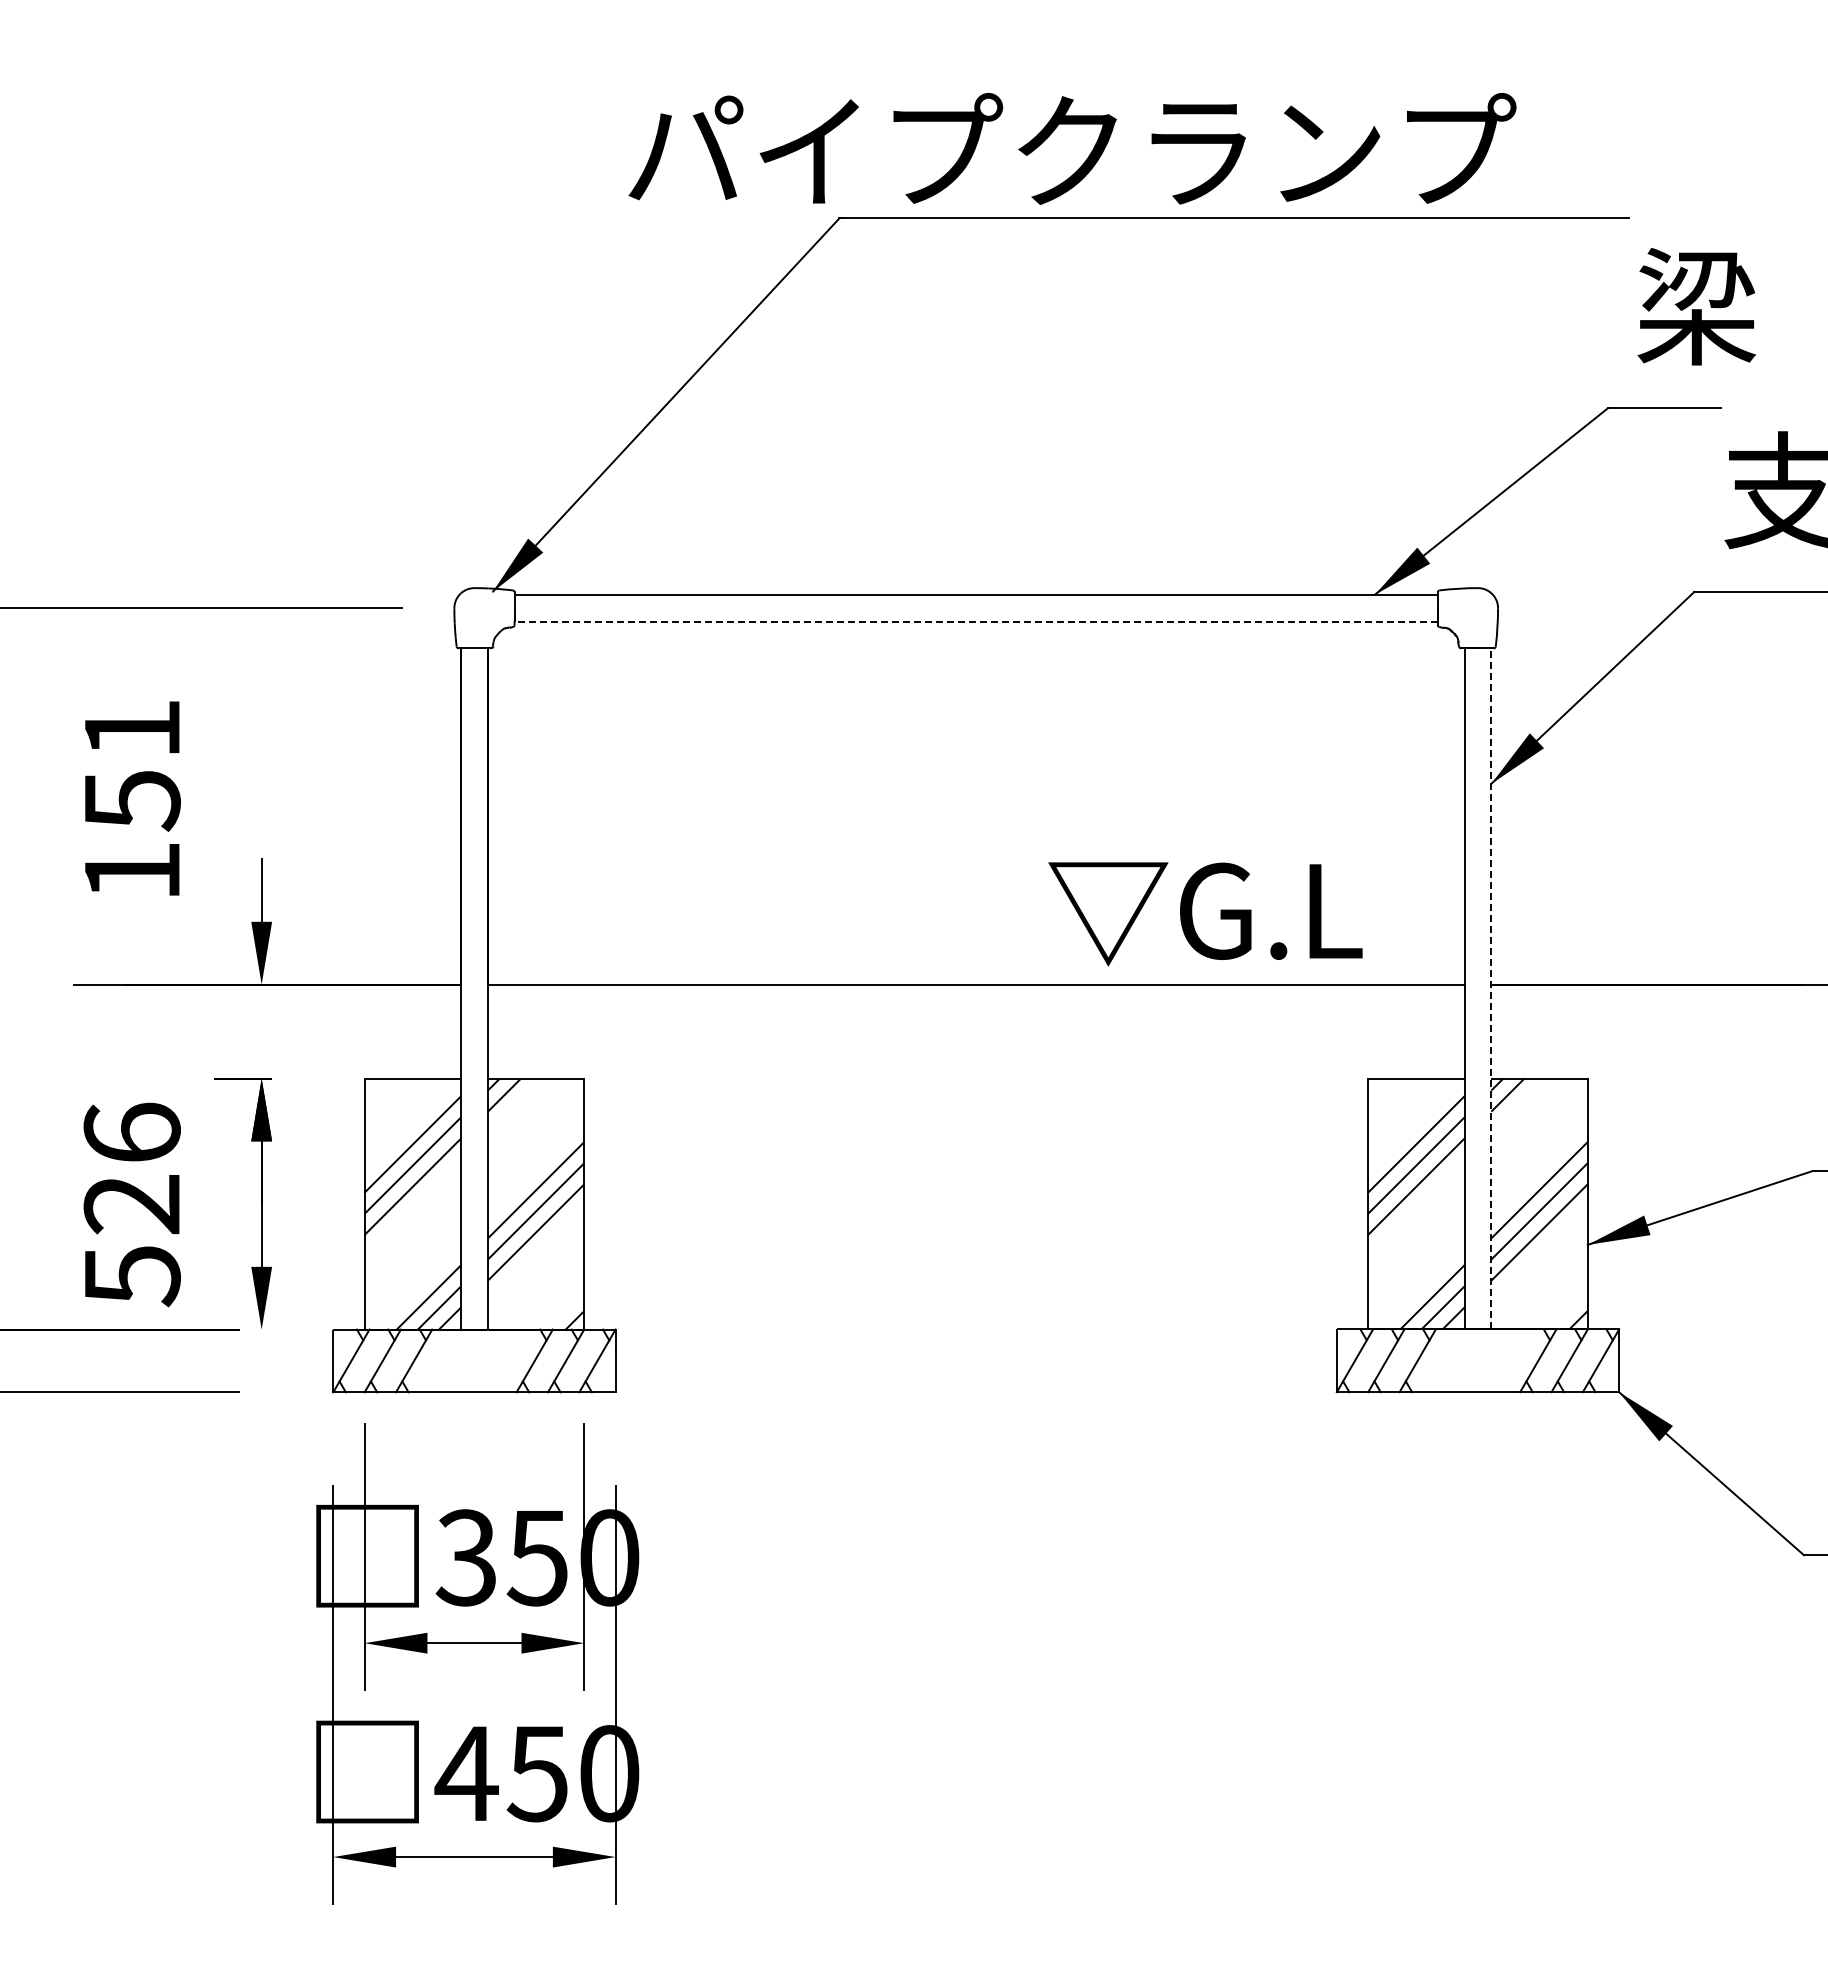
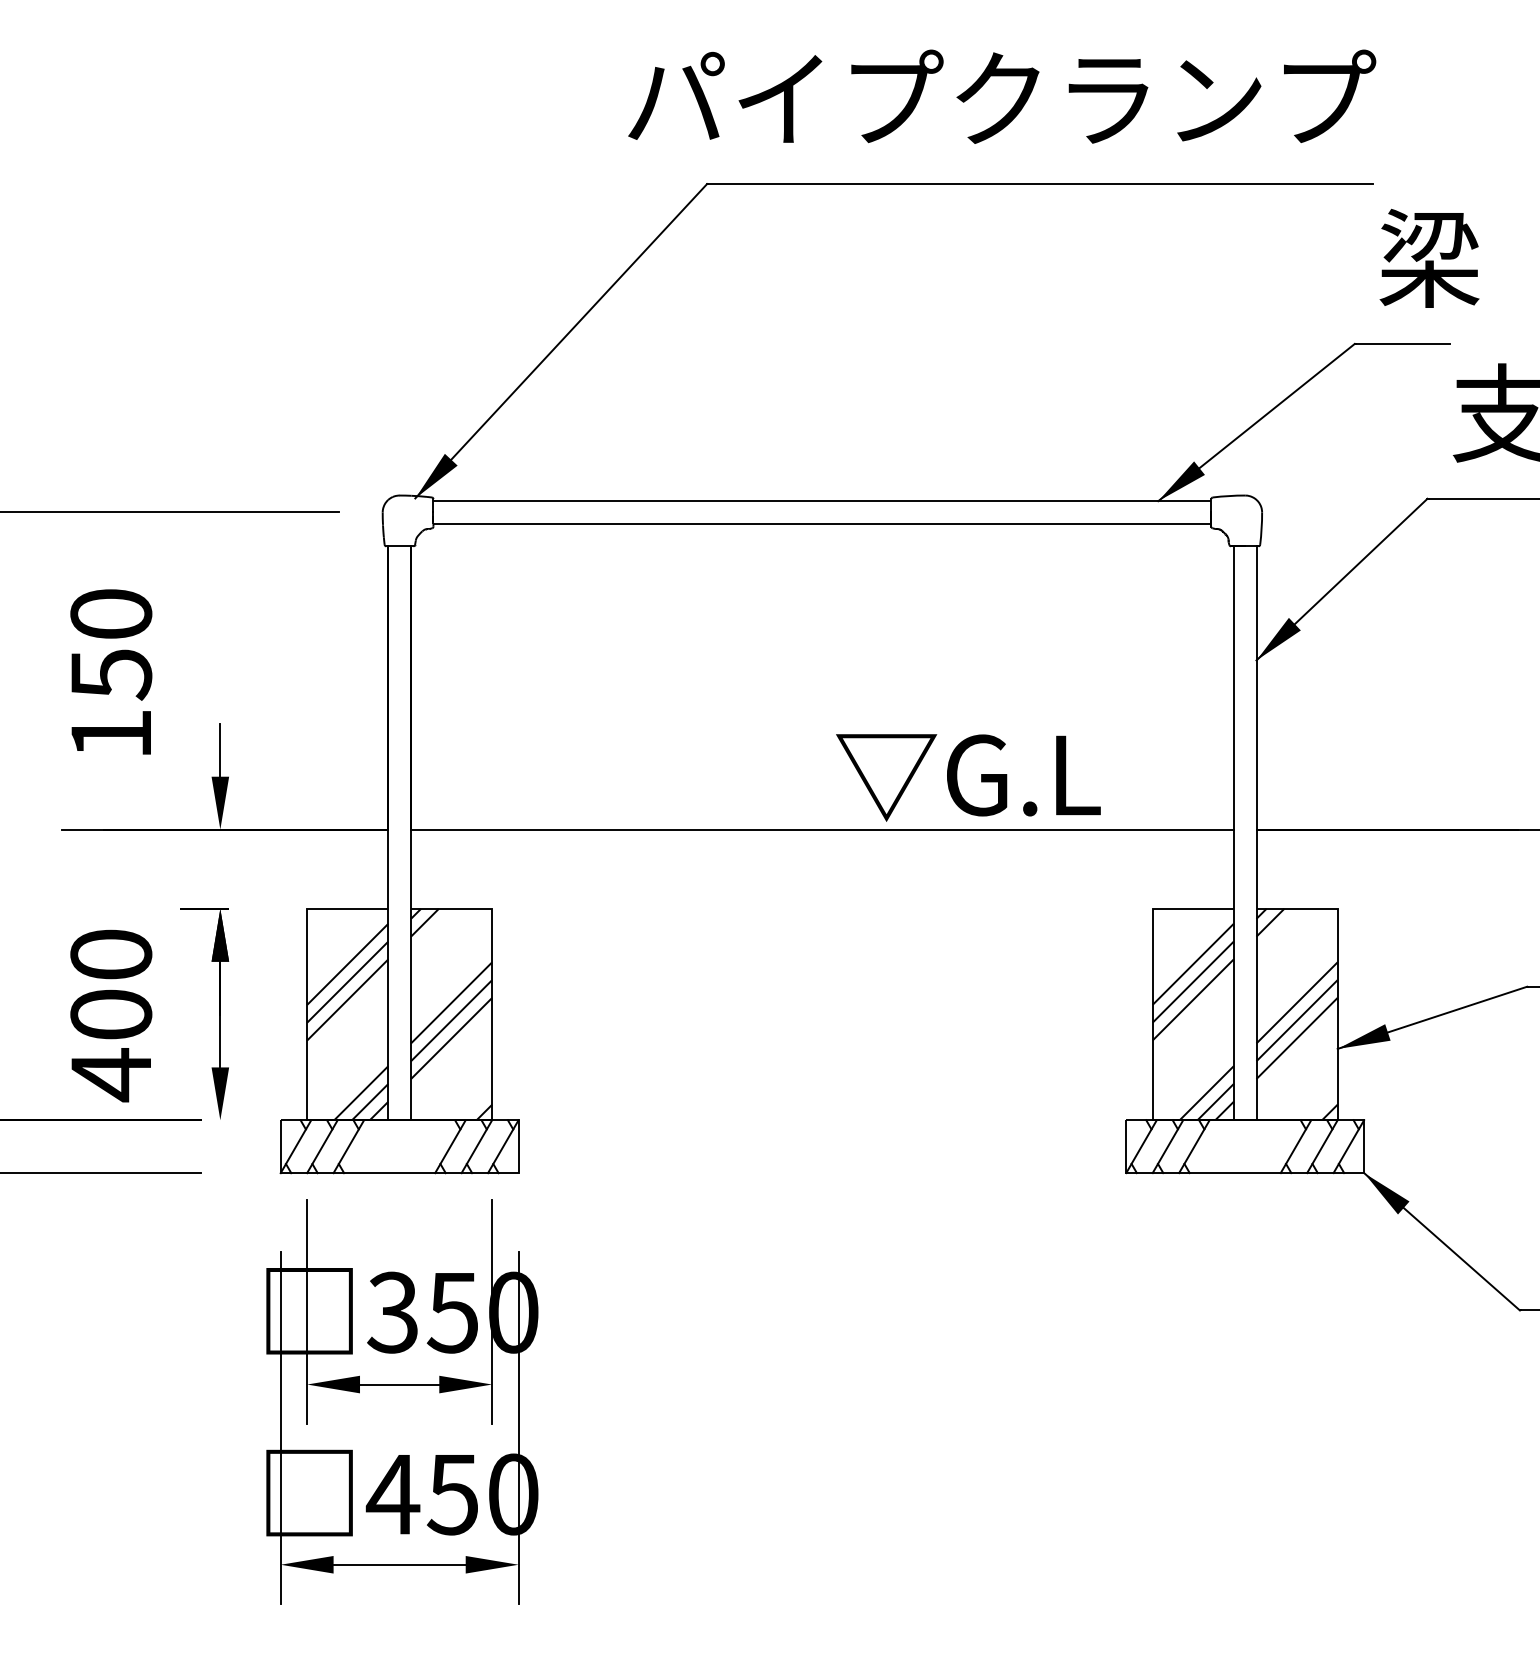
text: (1072, 148) -> (1002, 96), moved
line: (976, 621) -> (822, 523), dashed -> solid
text: (131, 728) -> (110, 613), 151 -> 150
text: (1205, 914) -> (968, 778), moved
line: (1491, 988) -> (1256, 832), dashed -> solid
text: (131, 1205) -> (110, 1015), 526 -> 400

